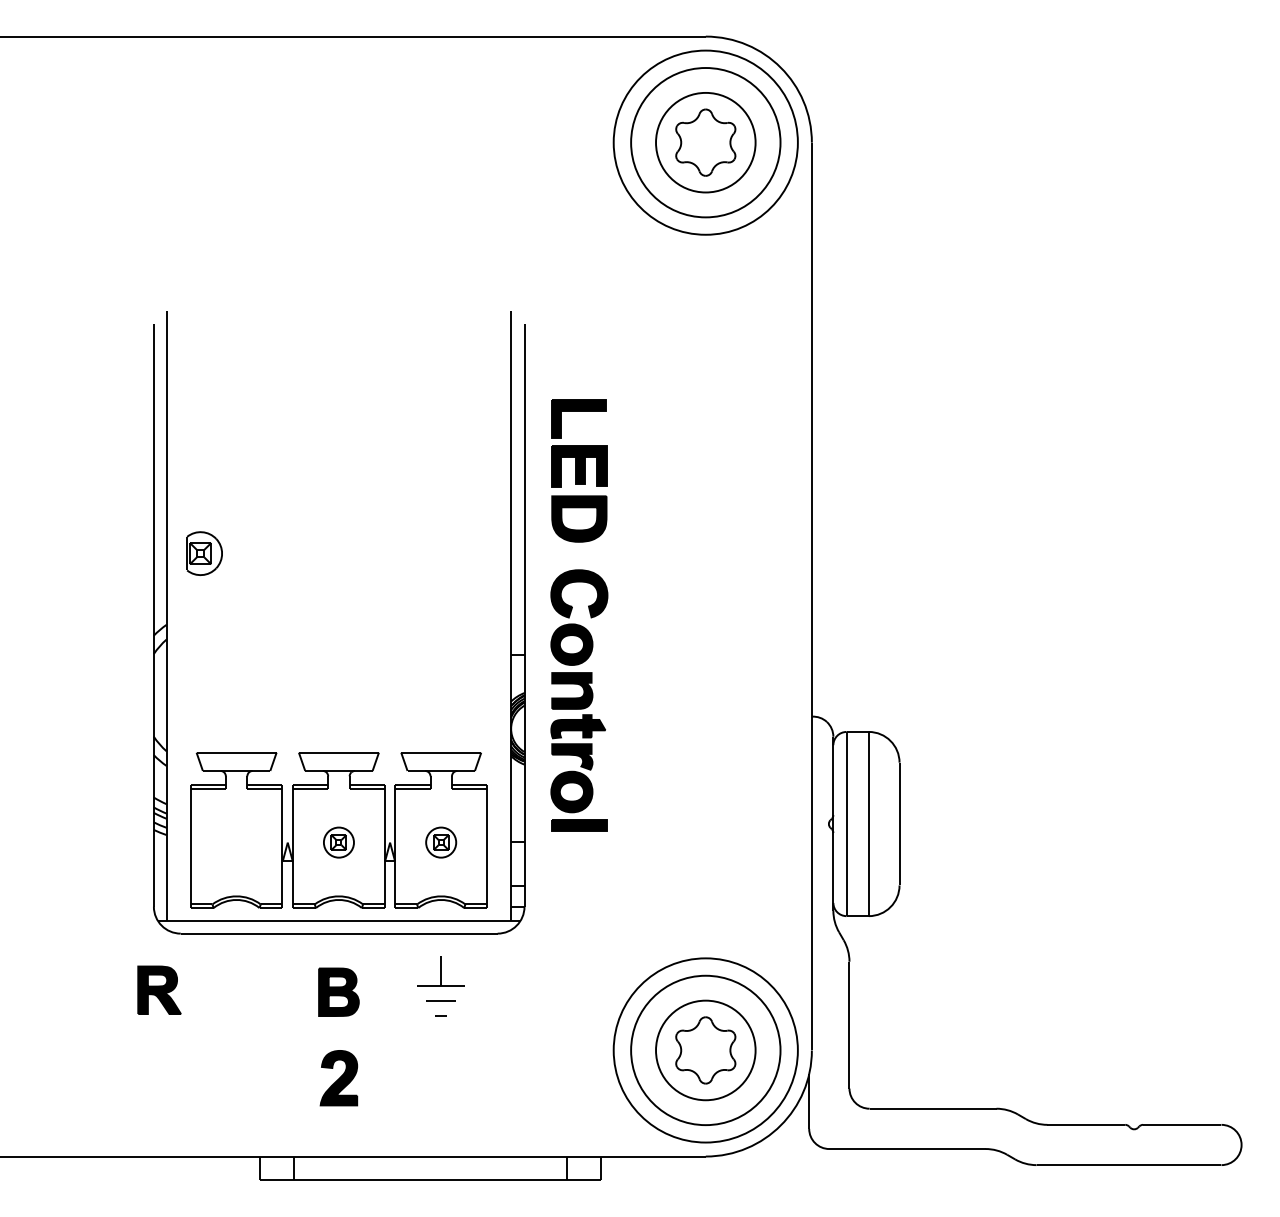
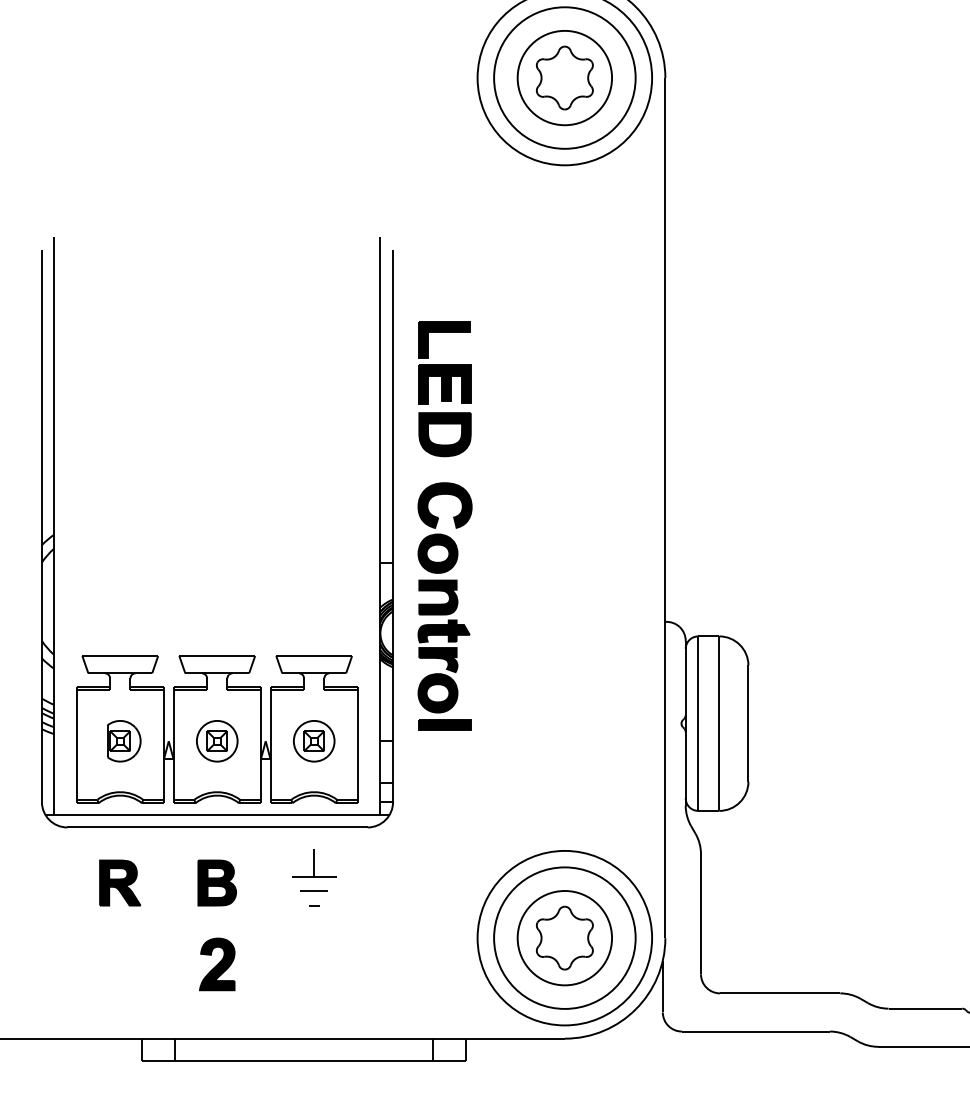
part: (204, 553) -> (123, 741), moved
part: (338, 842) -> (216, 741), size x1.43
part: (440, 842) -> (313, 741), size x1.43
part: (159, 989) -> (120, 882), moved

